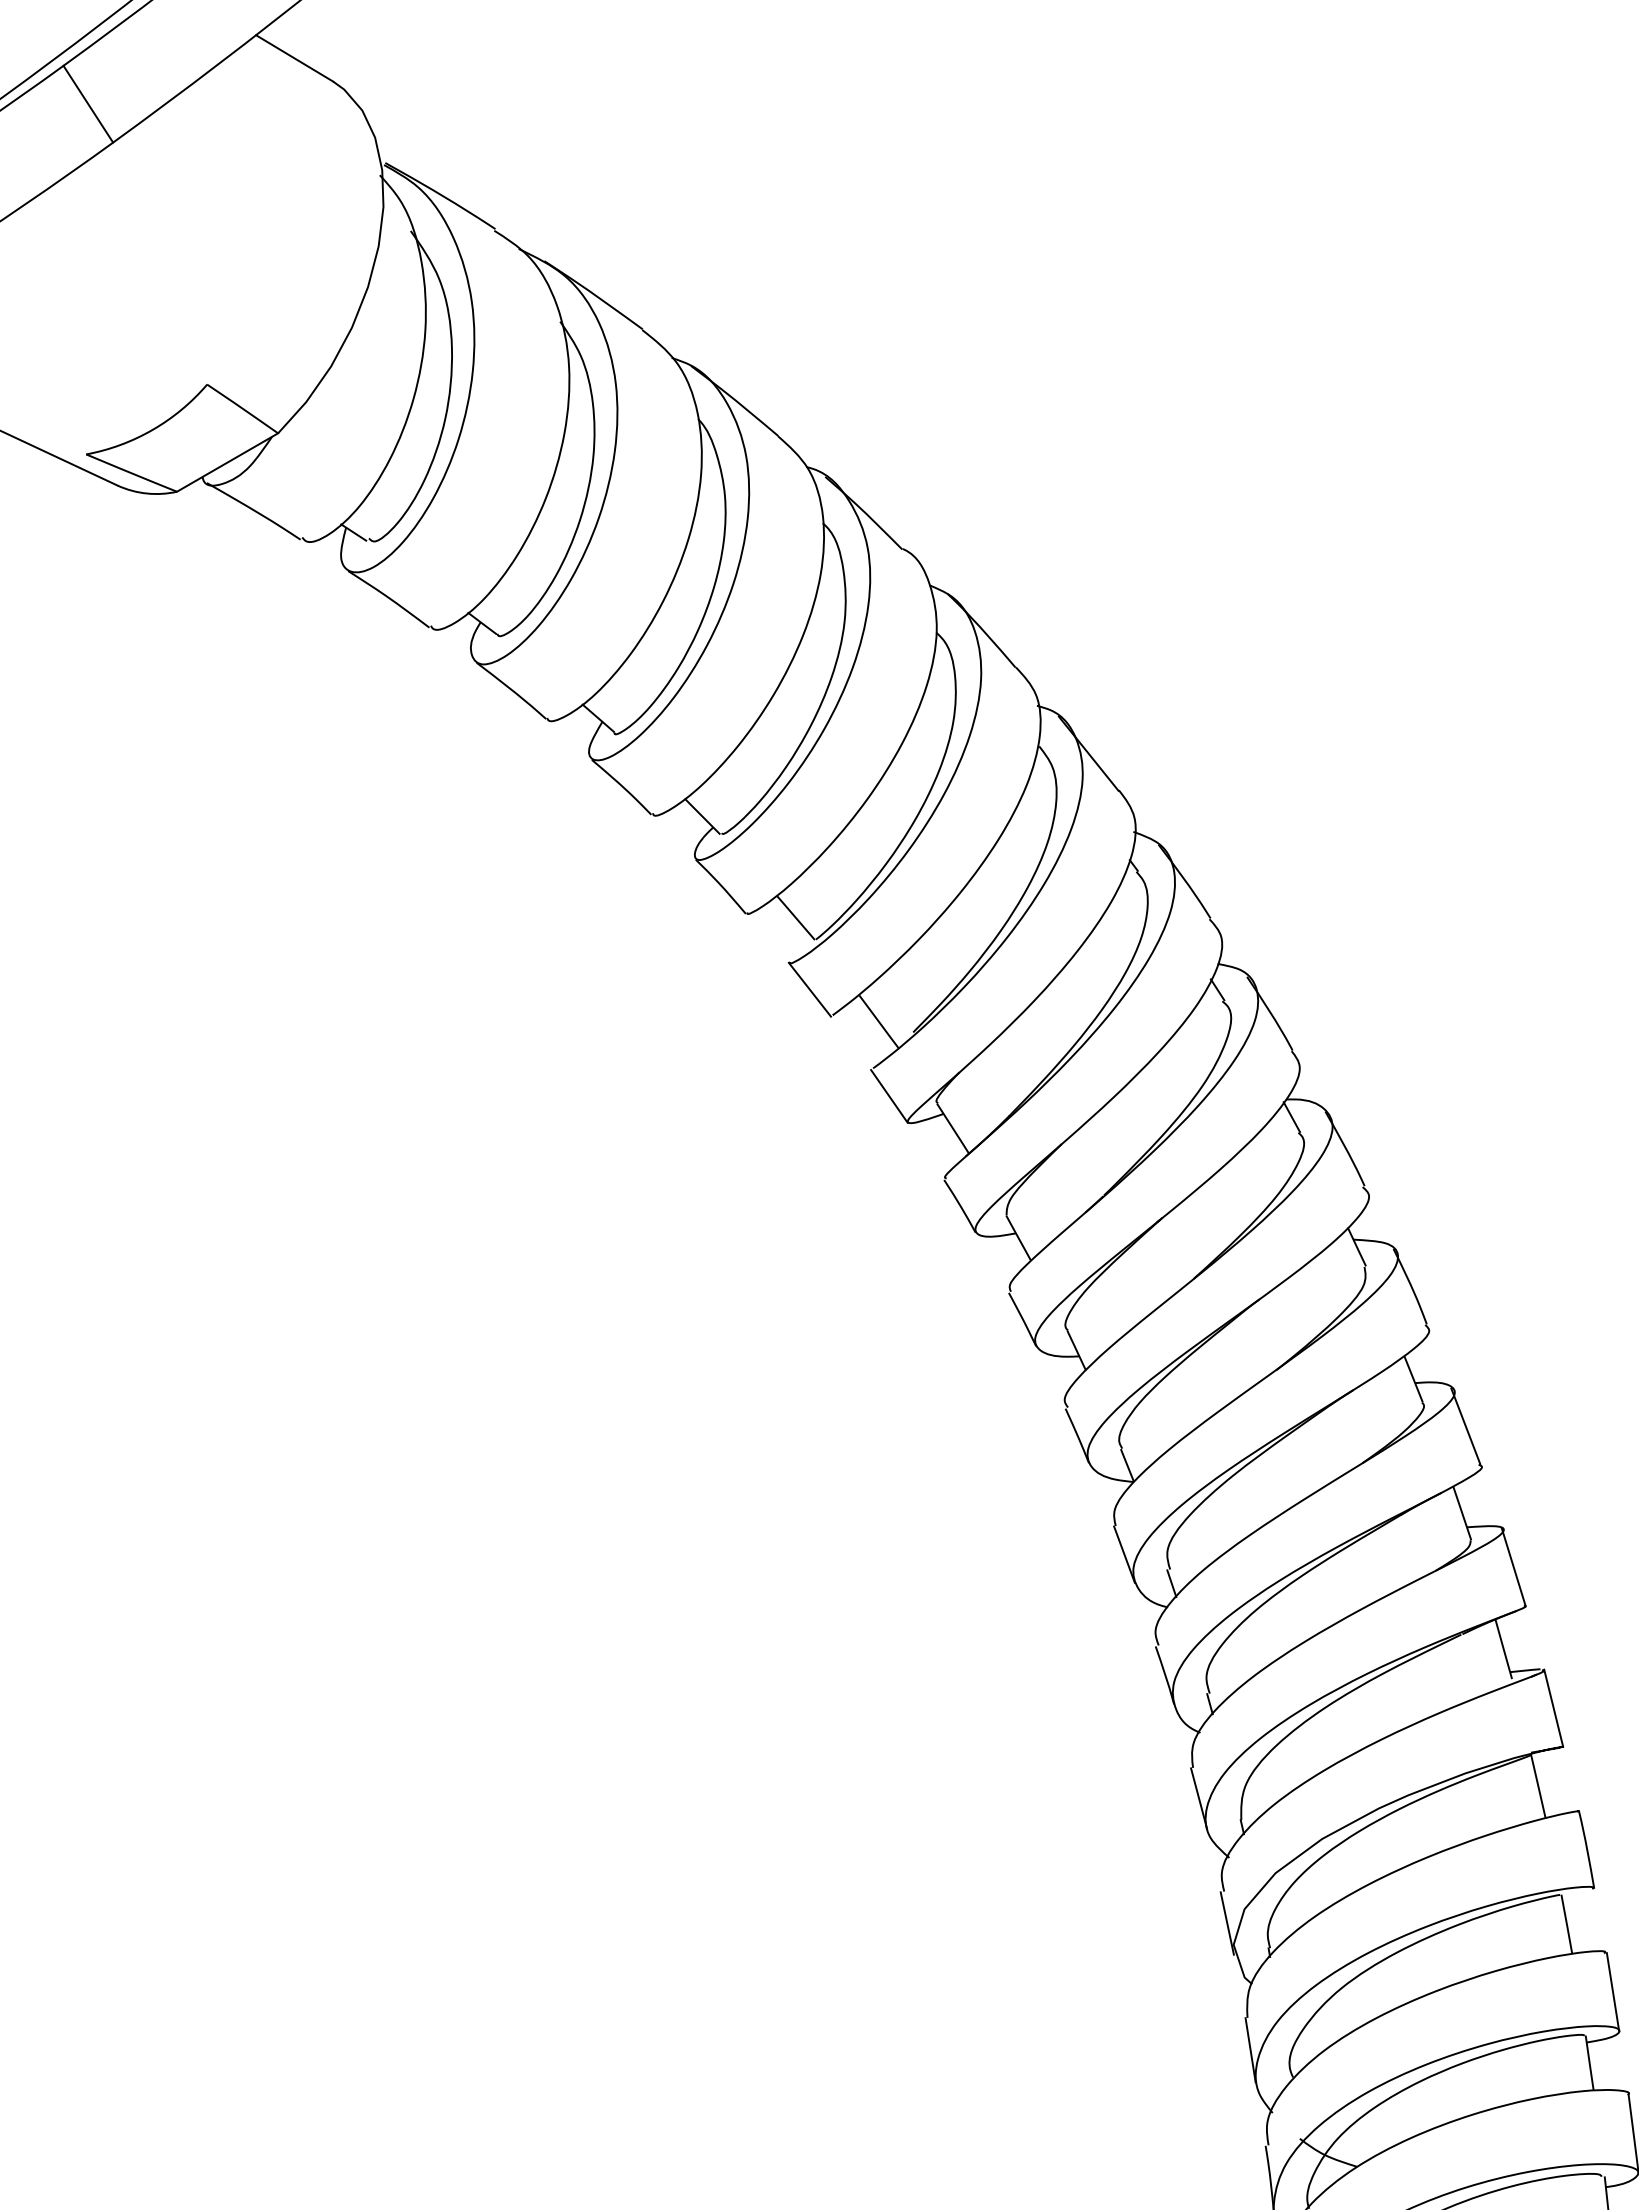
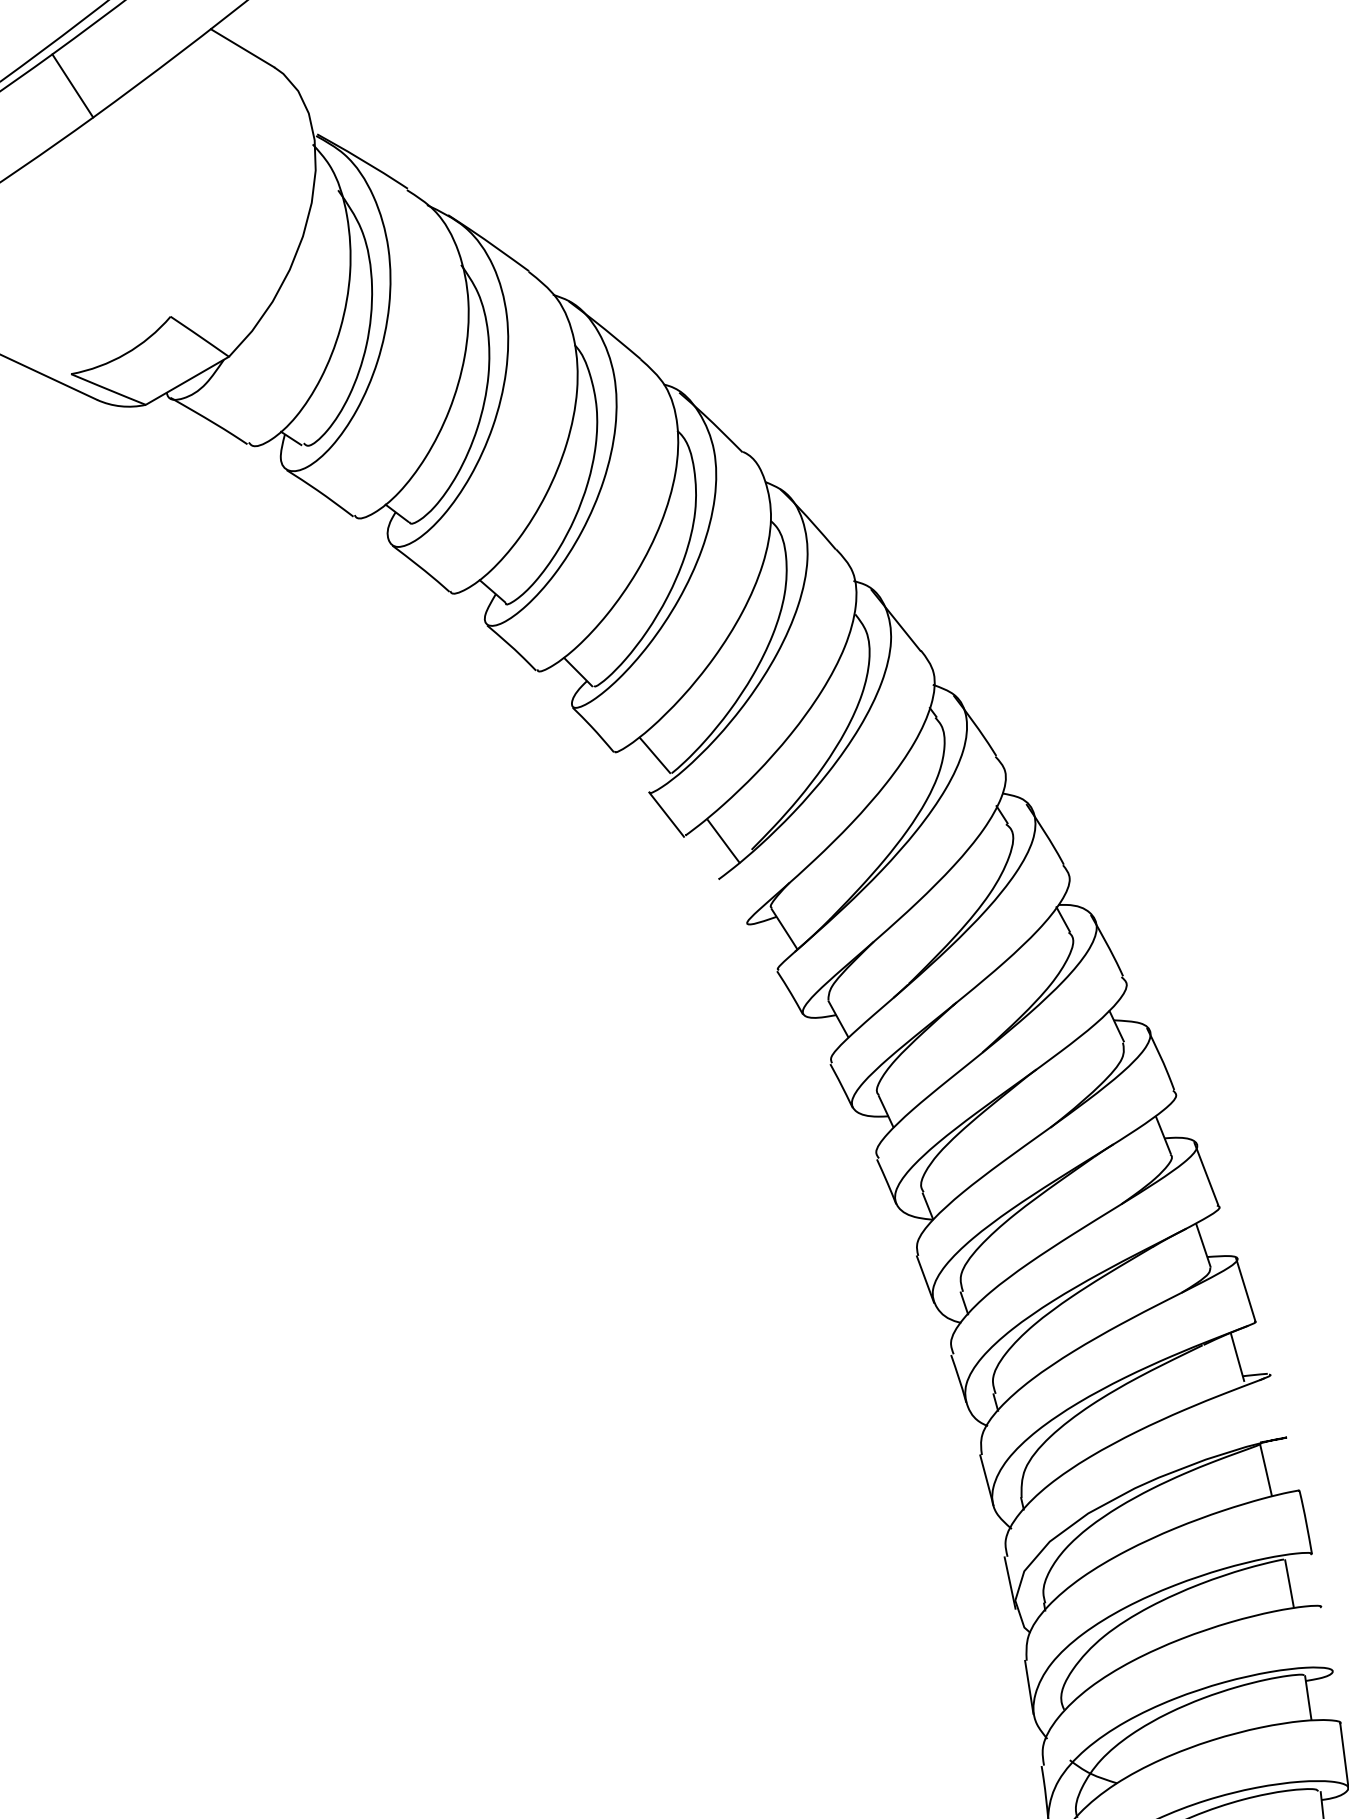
line: (889, 1096) -> (732, 902), removed
line: (1553, 1707) -> (1278, 1405), removed
line: (1612, 1991) -> (1327, 1639), removed

